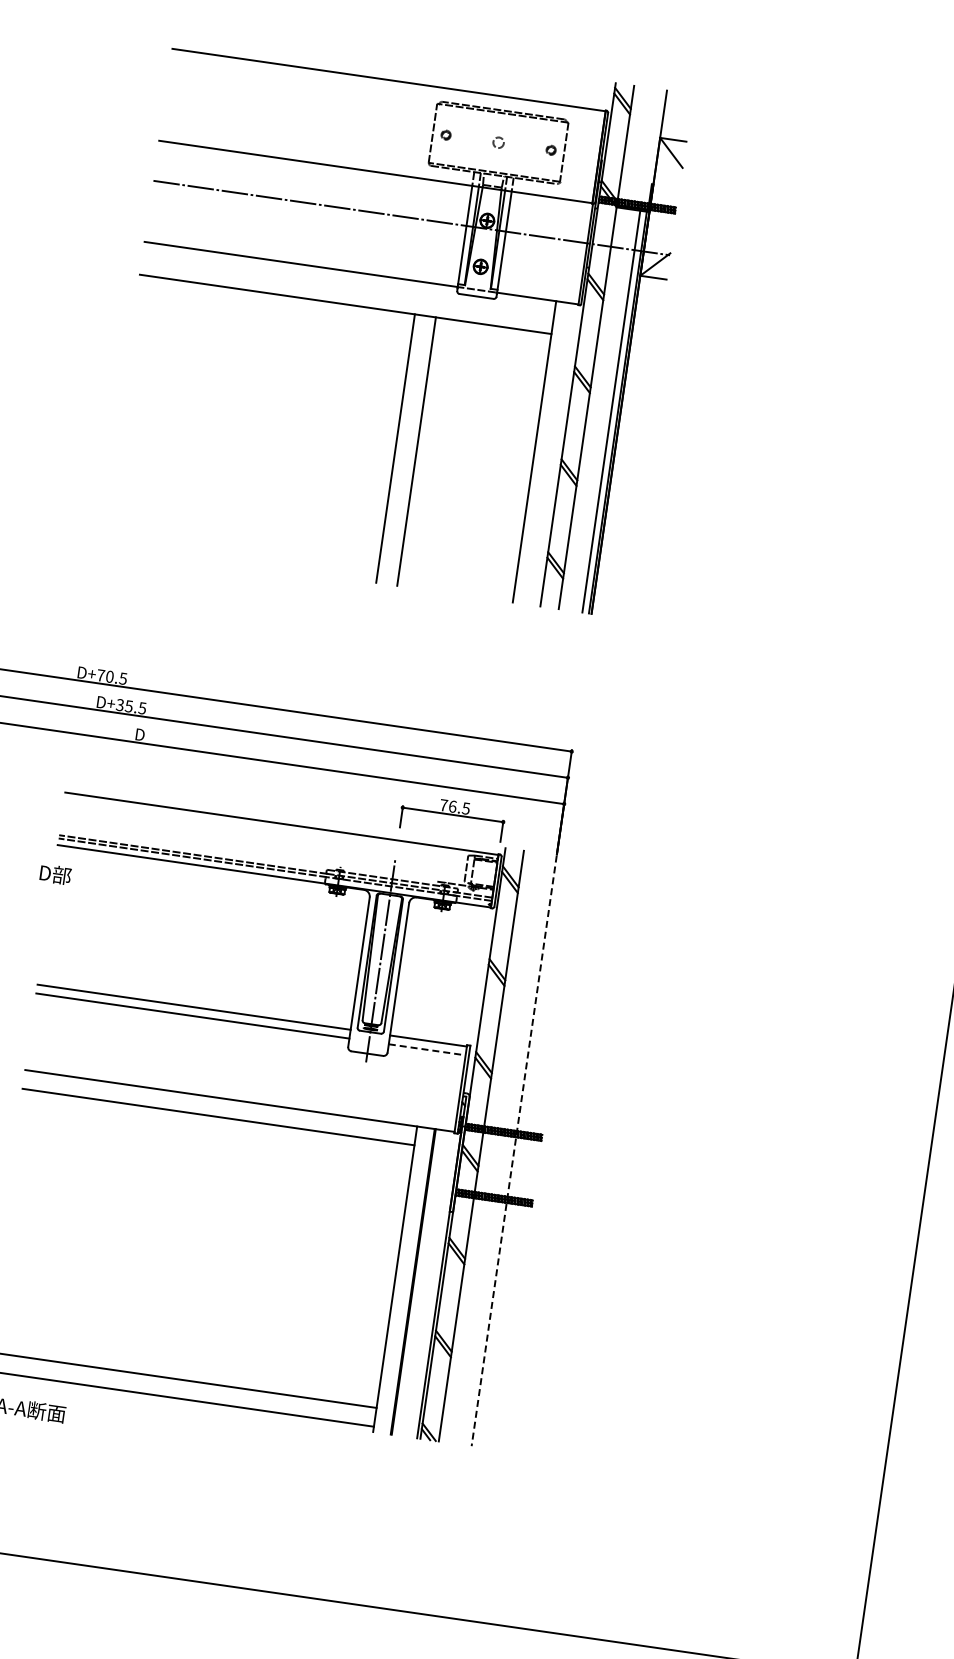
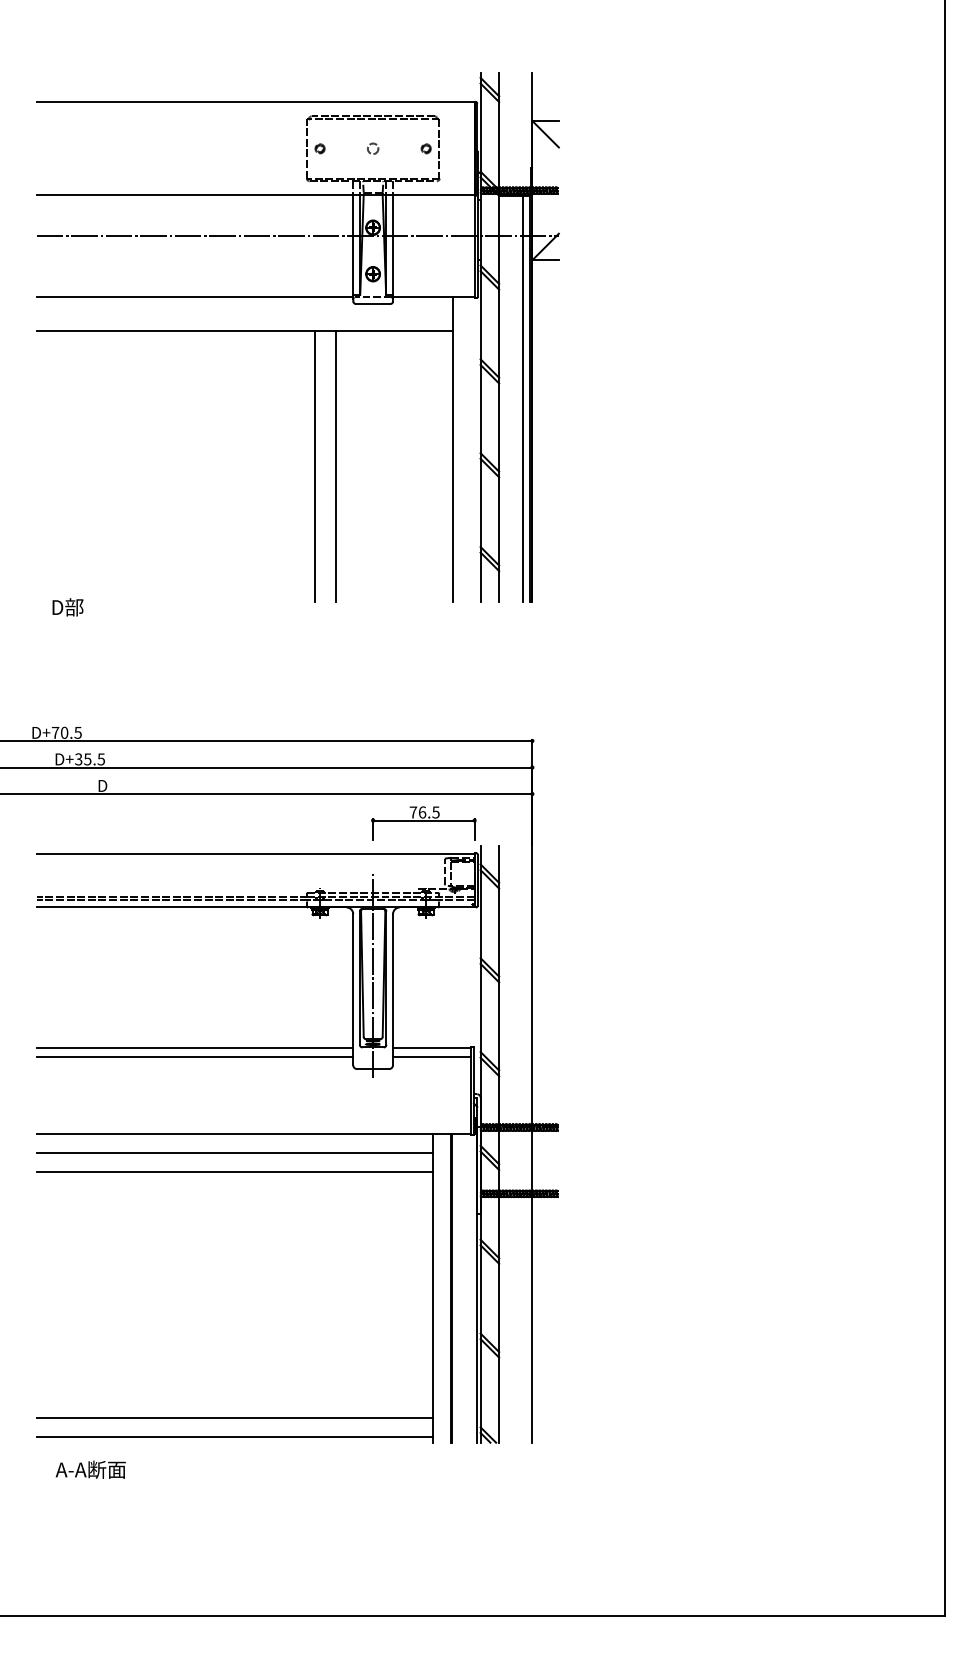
text: (55, 874) -> (67, 607), moved
line: (426, 1049) -> (431, 1056), dashed -> solid
line: (215, 1136) -> (234, 1172), added
line: (514, 1151) -> (532, 1144), dashed -> solid

